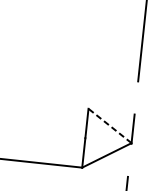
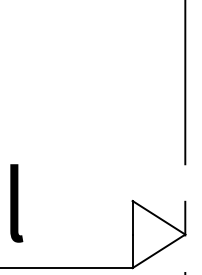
line: (109, 125) -> (158, 217), dashed -> solid

